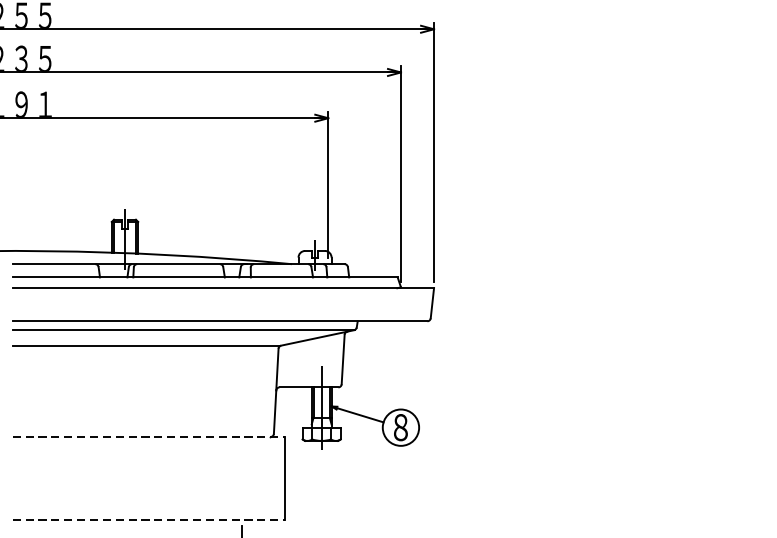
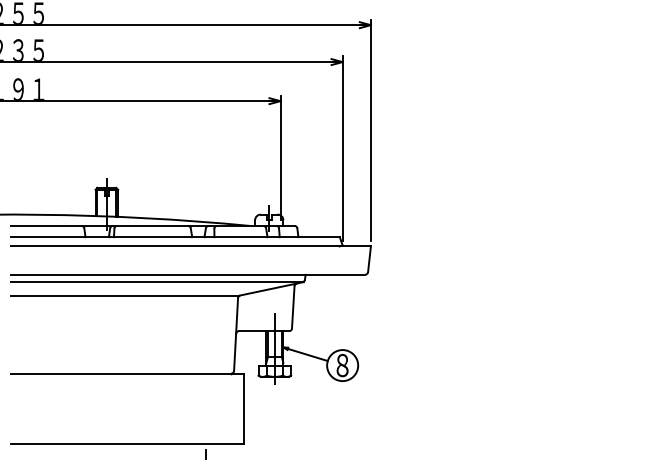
line: (149, 436) -> (127, 373), dashed -> solid
line: (149, 520) -> (127, 444), dashed -> solid

